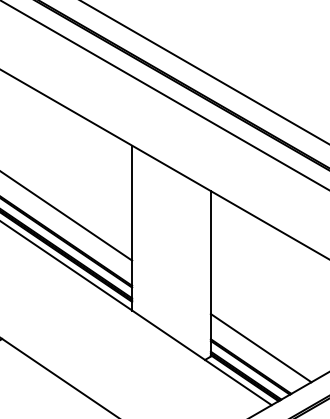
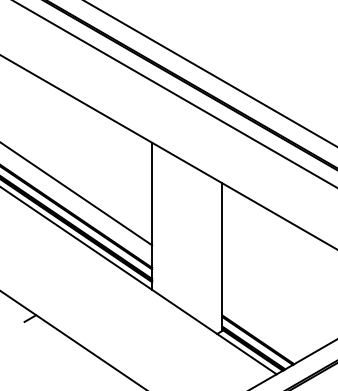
line: (261, 347) -> (267, 322), removed

